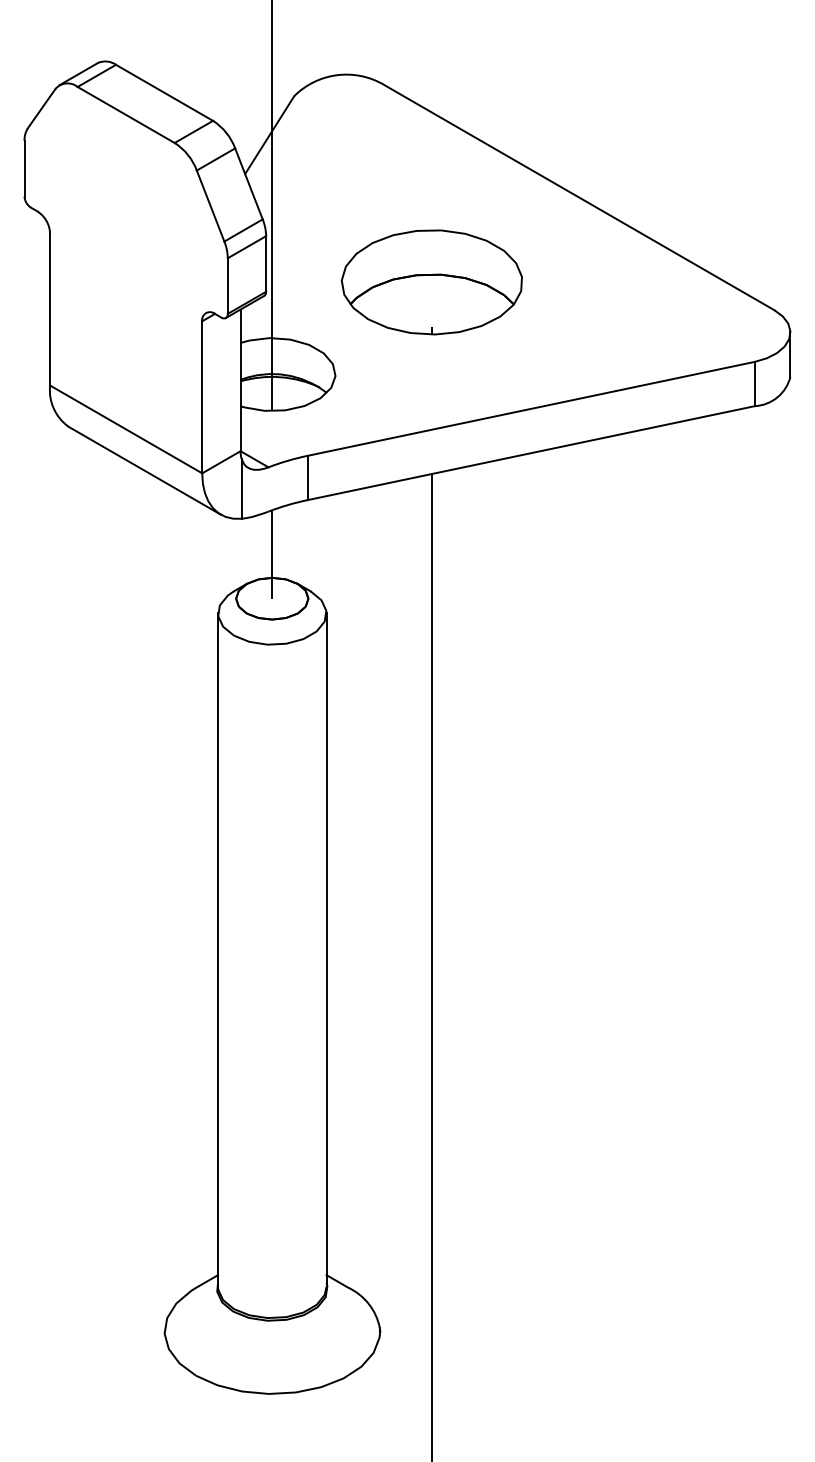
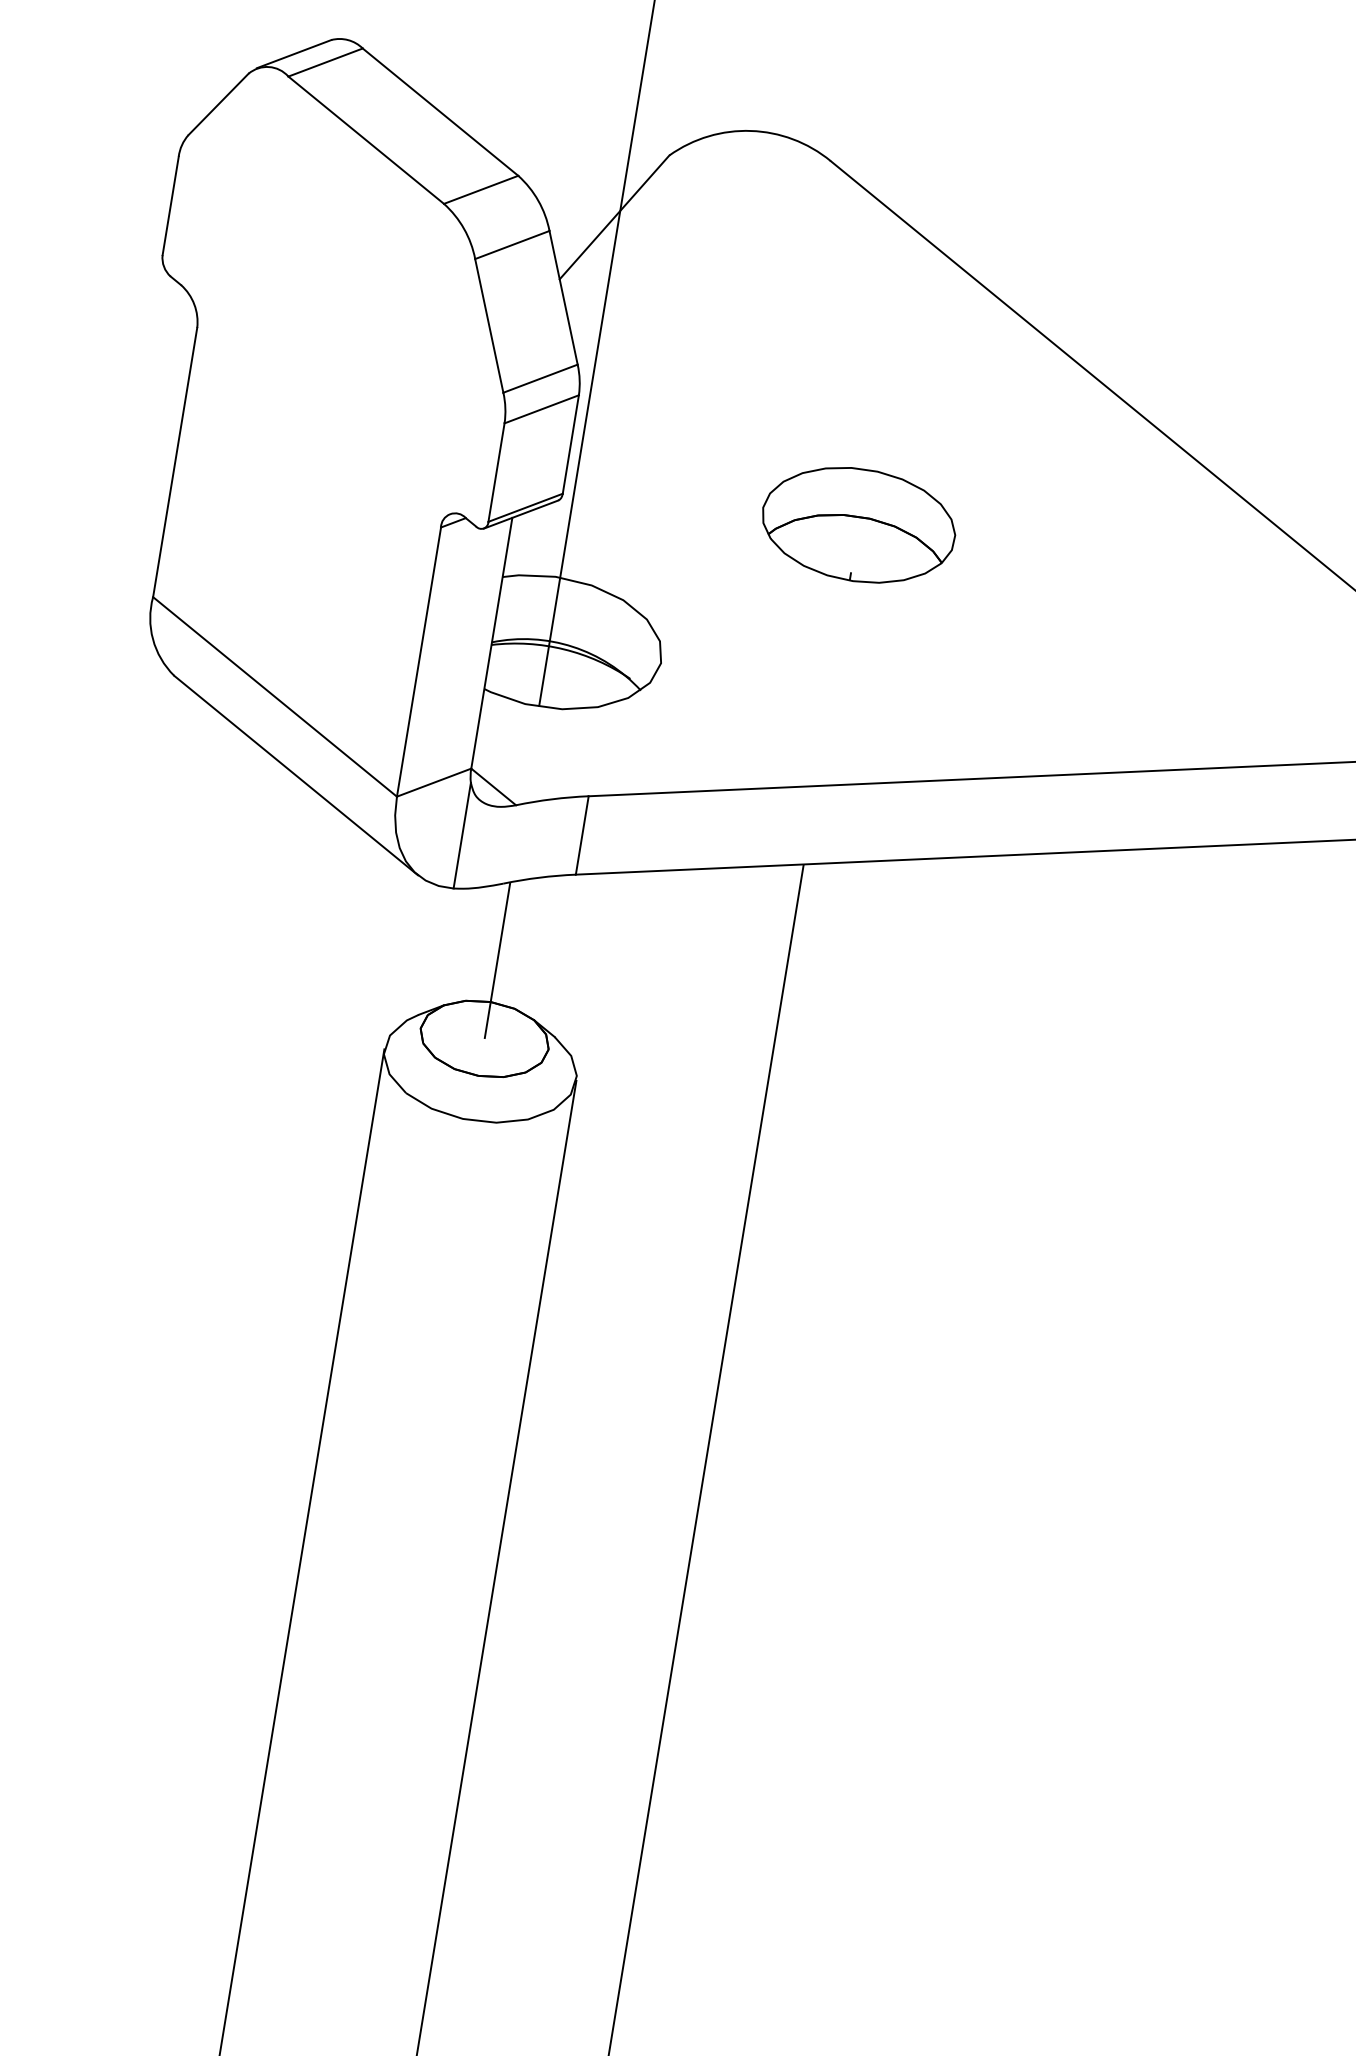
part: (431, 282) -> (858, 525), size x0.6

